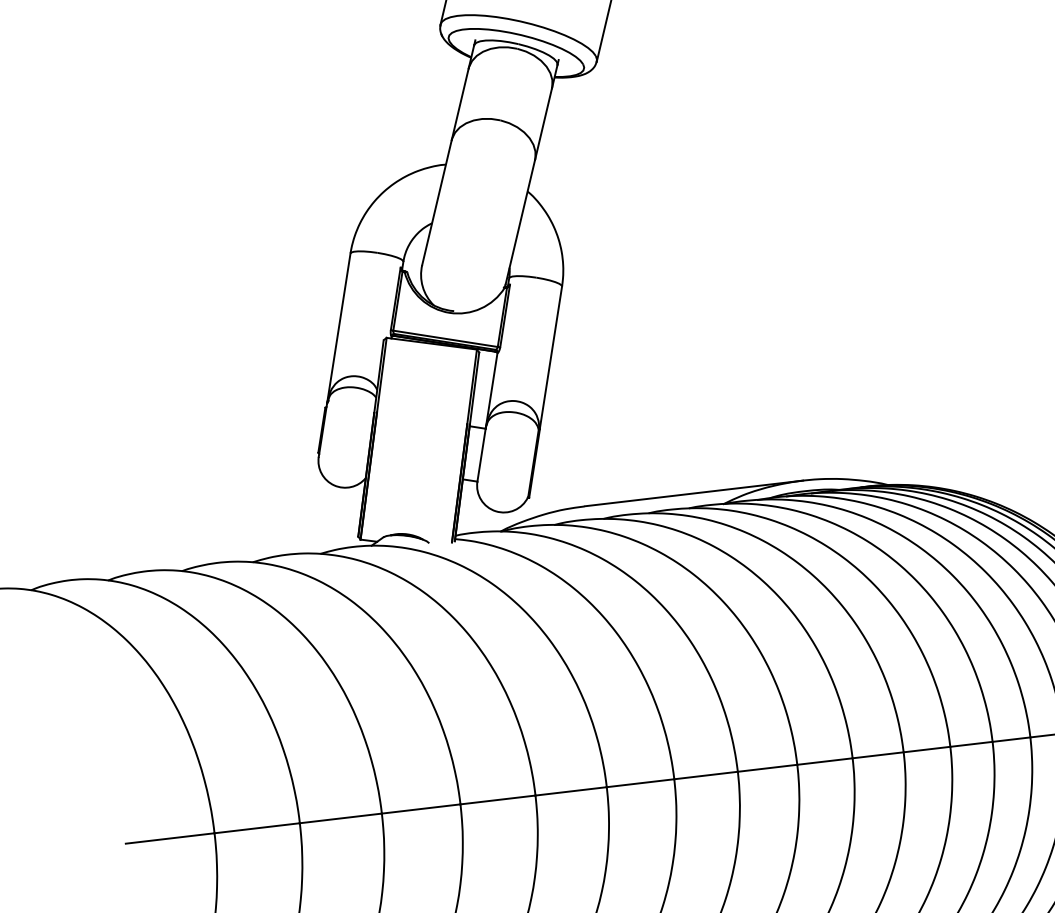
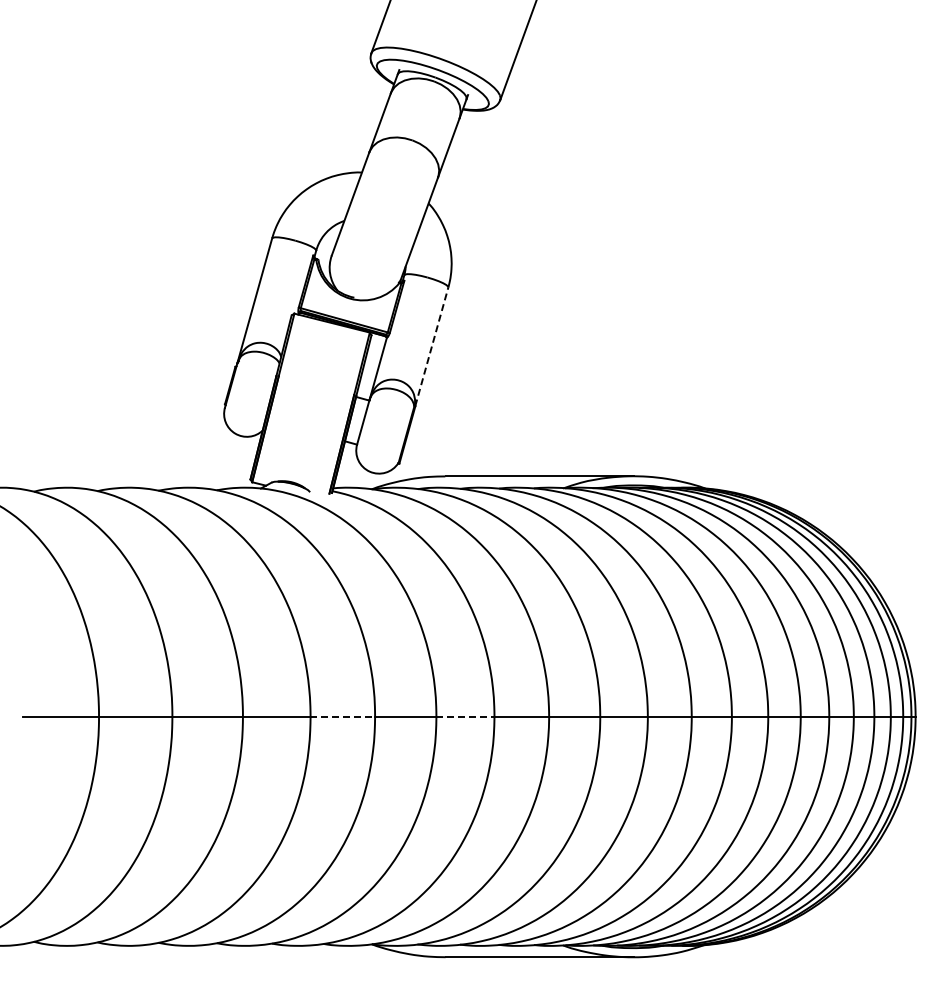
line: (550, 357) -> (431, 346), solid -> dashed
line: (640, 782) -> (465, 716), solid -> dashed
line: (498, 799) -> (343, 716), solid -> dashed

